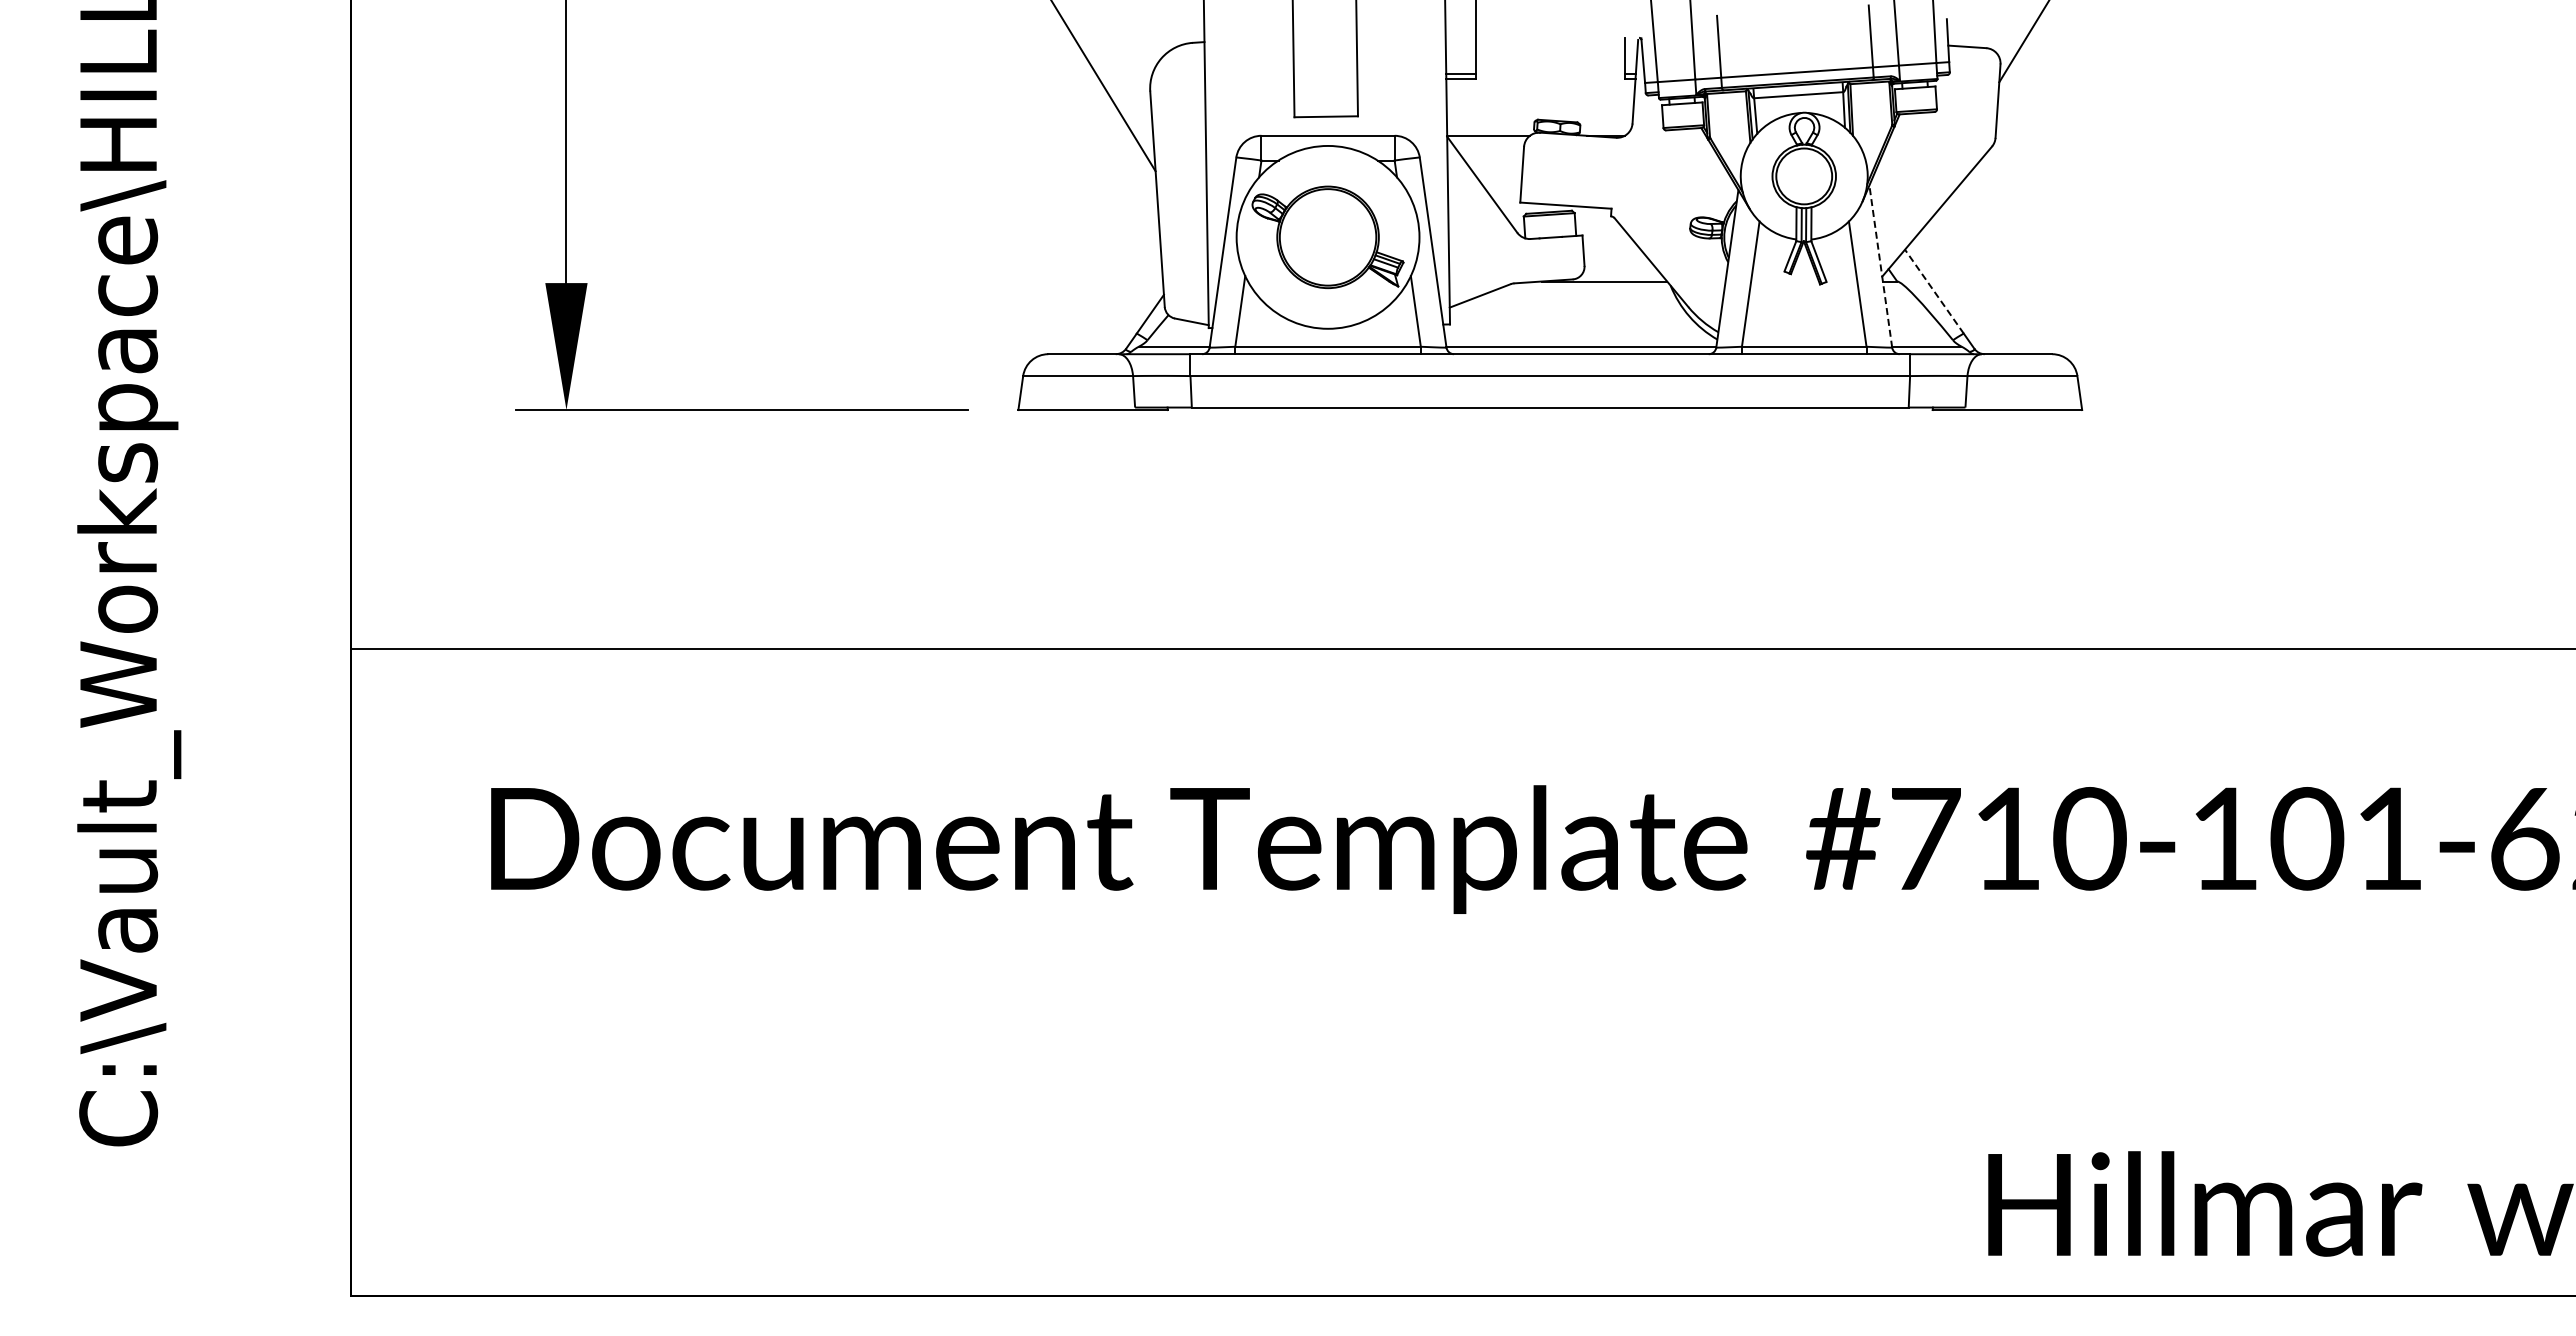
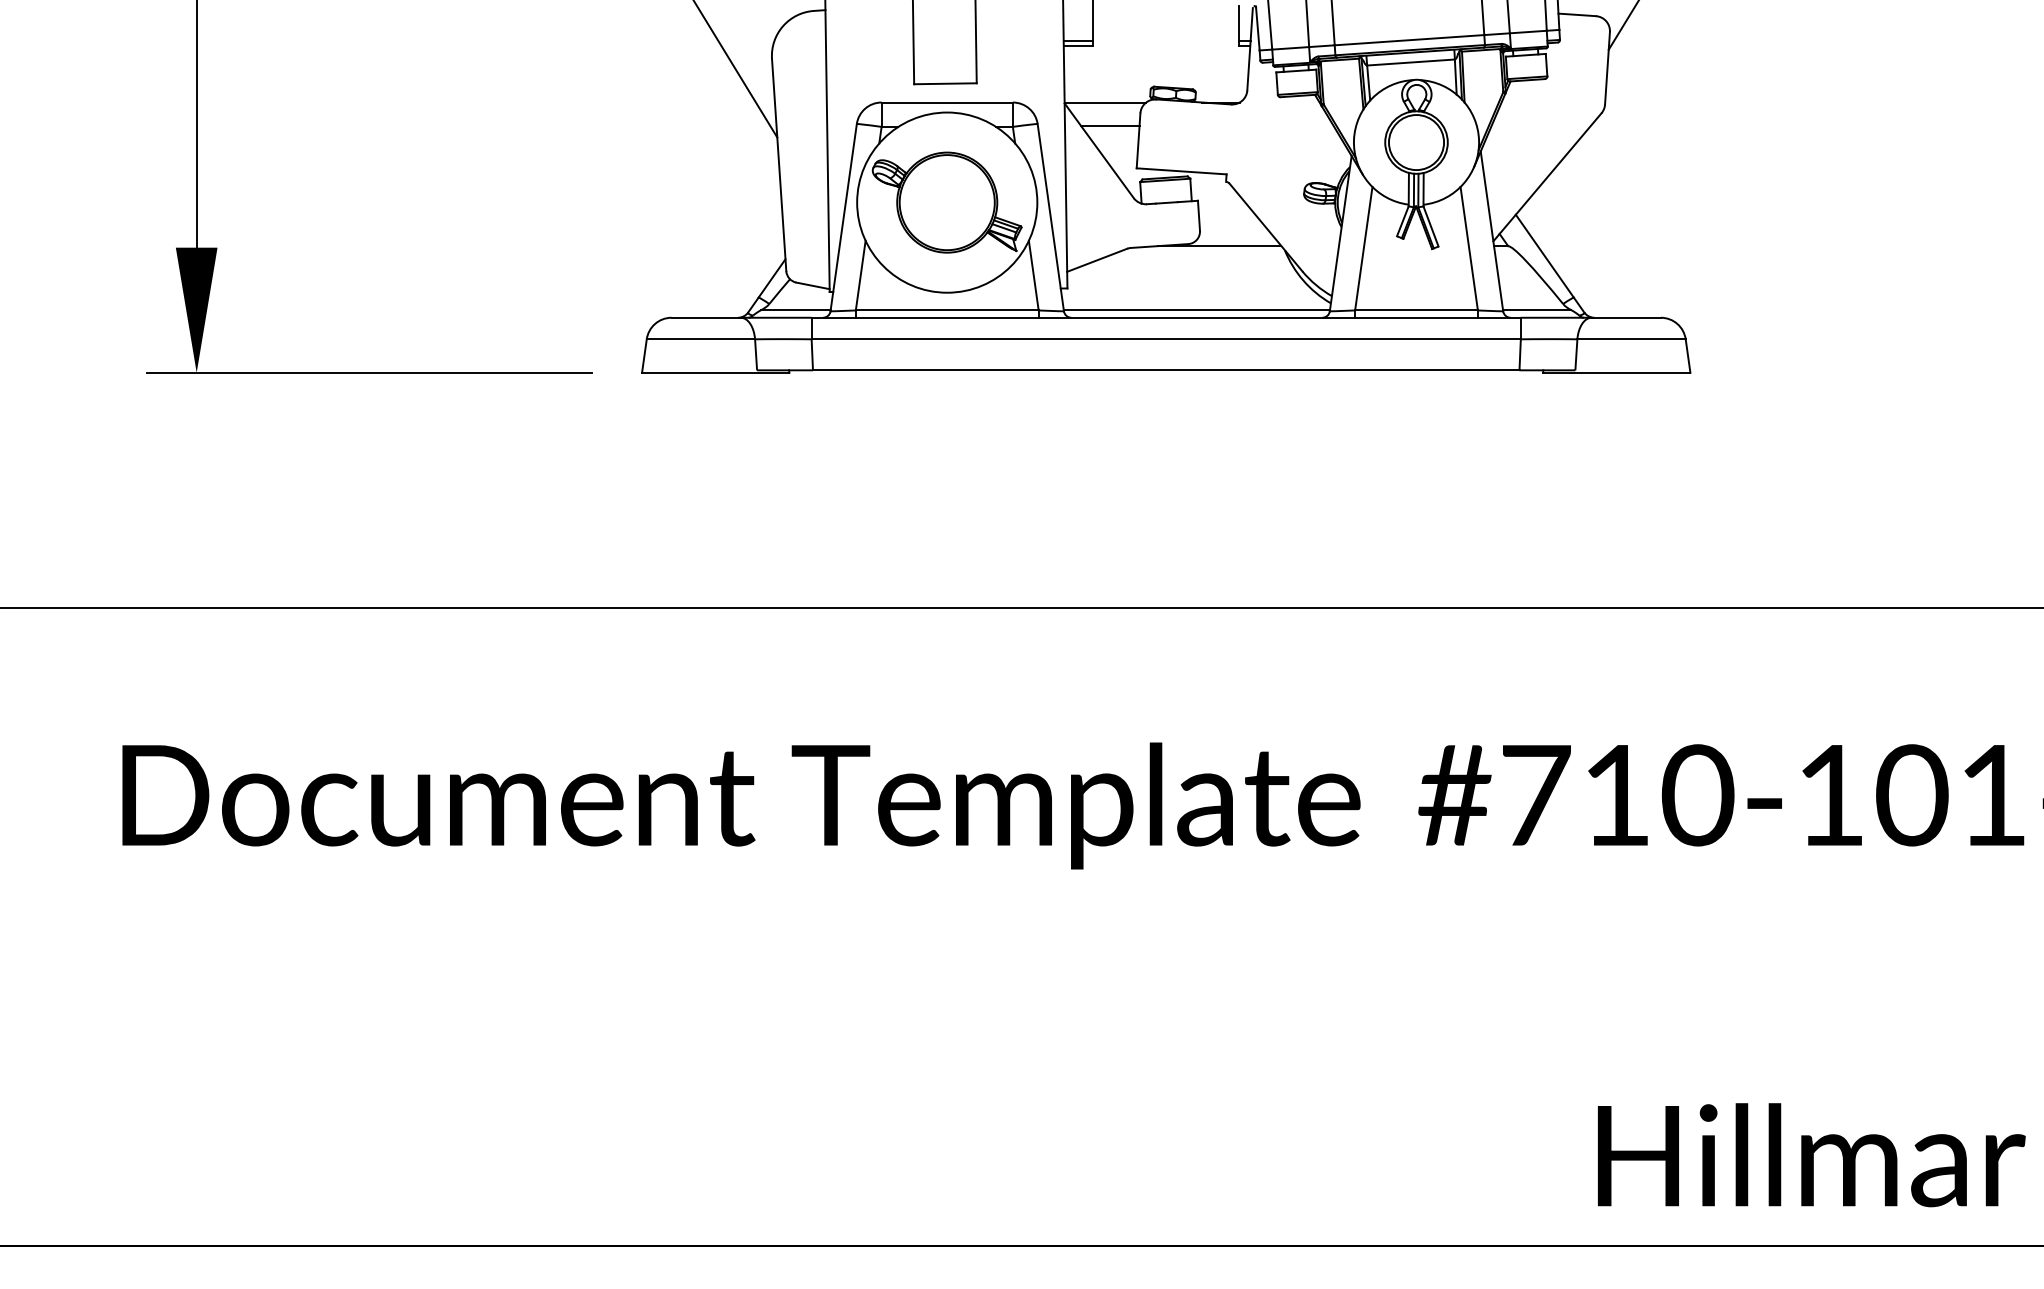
line: (1493, 159) -> (1110, 125), added
line: (1880, 266) -> (1491, 231), dashed -> solid
line: (1934, 291) -> (1544, 255), dashed -> solid

